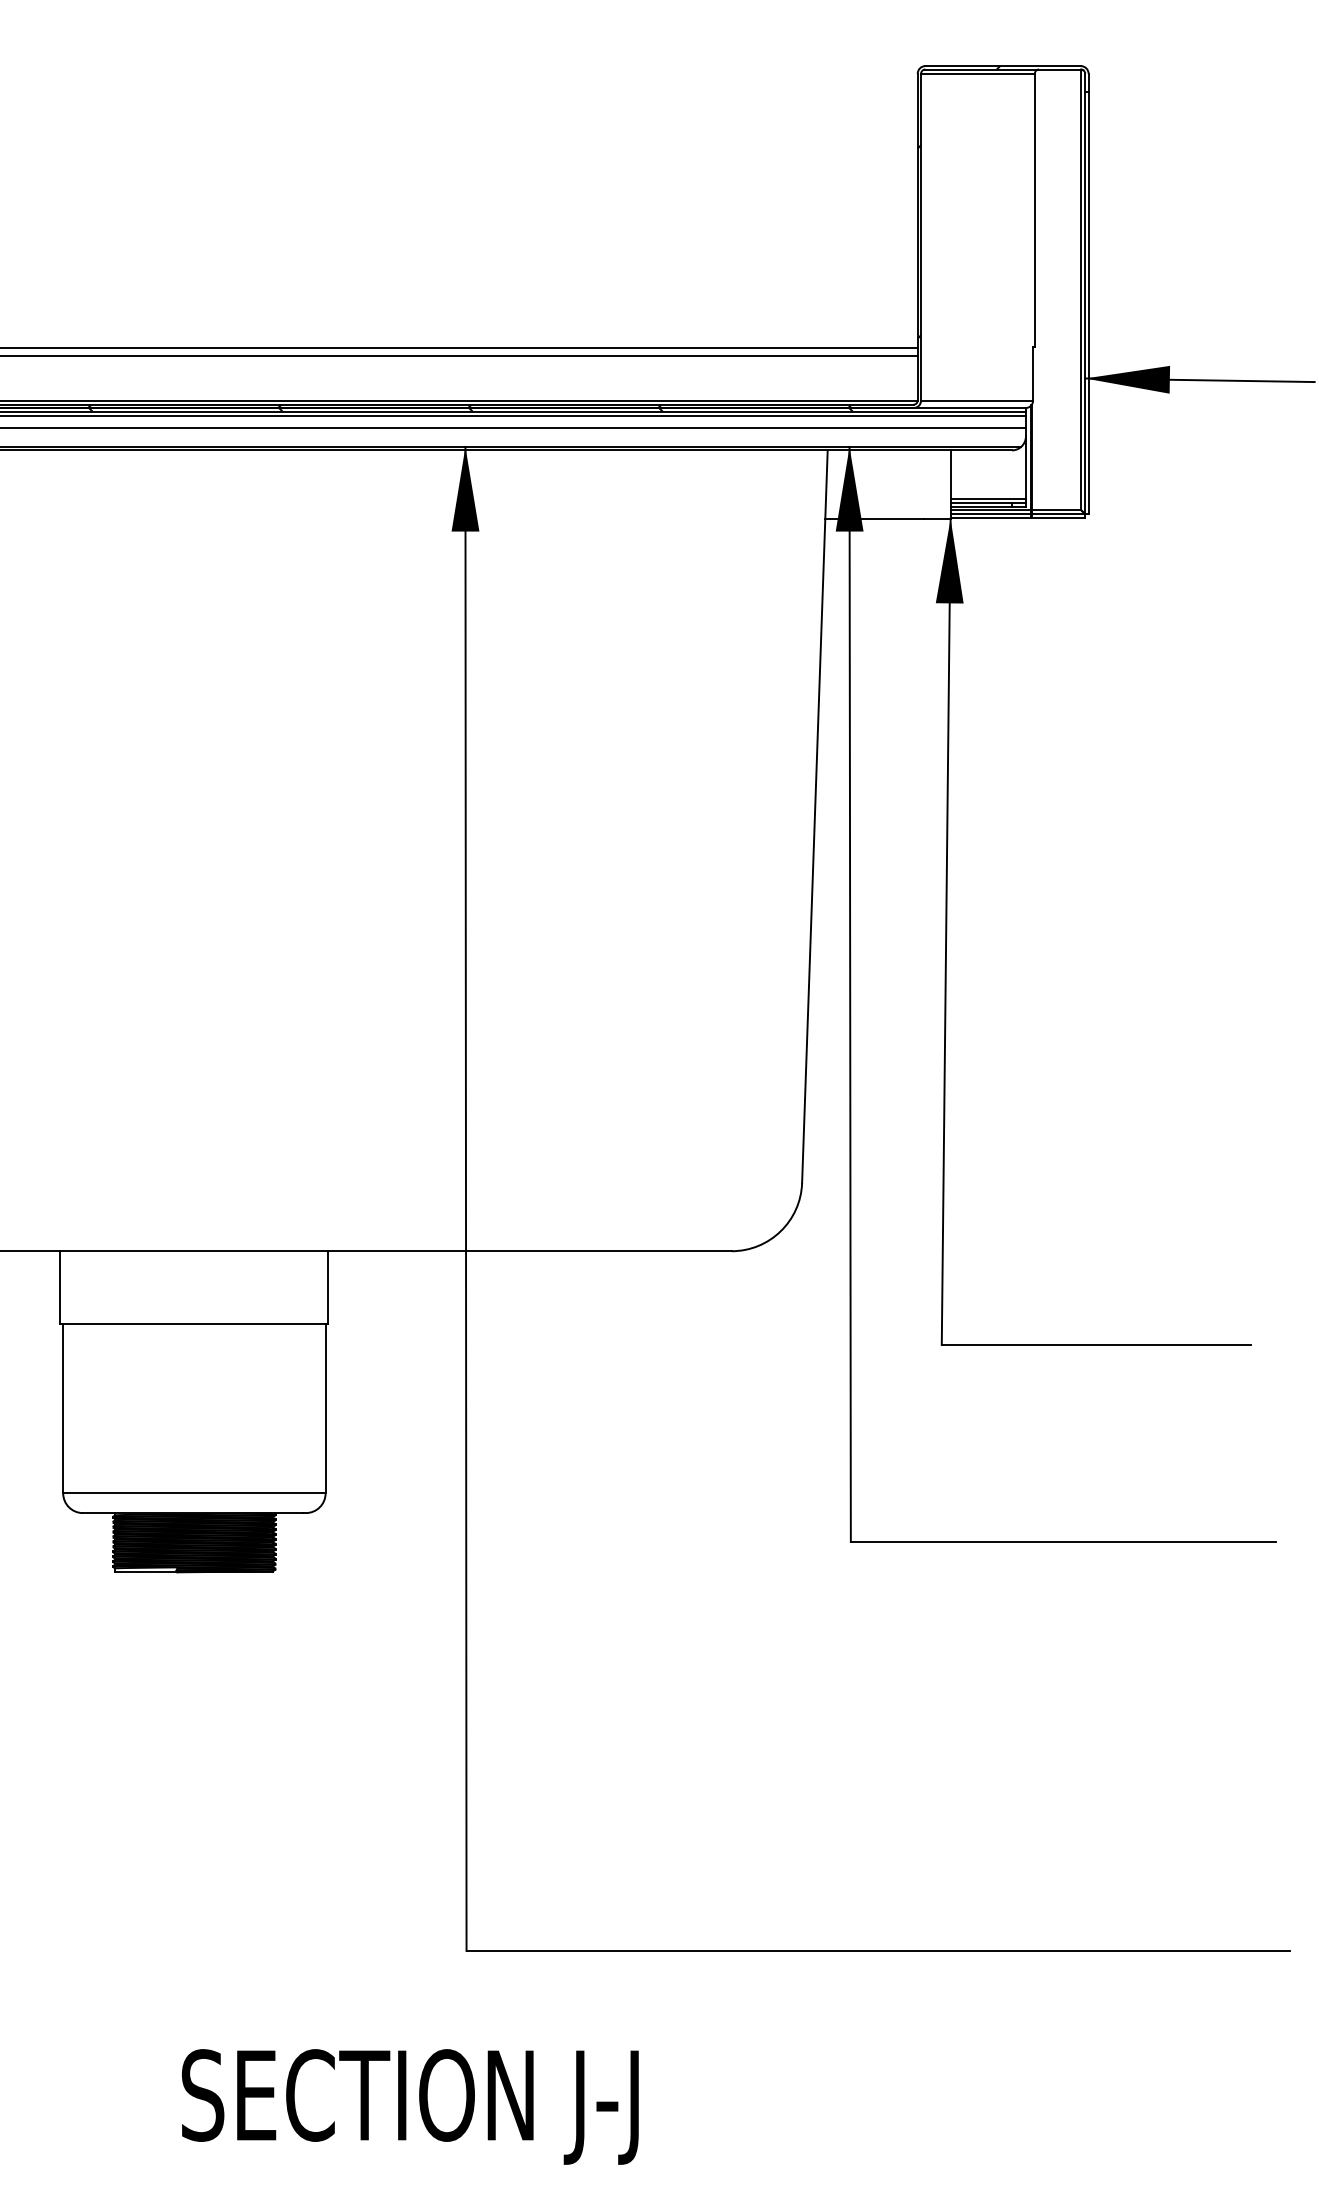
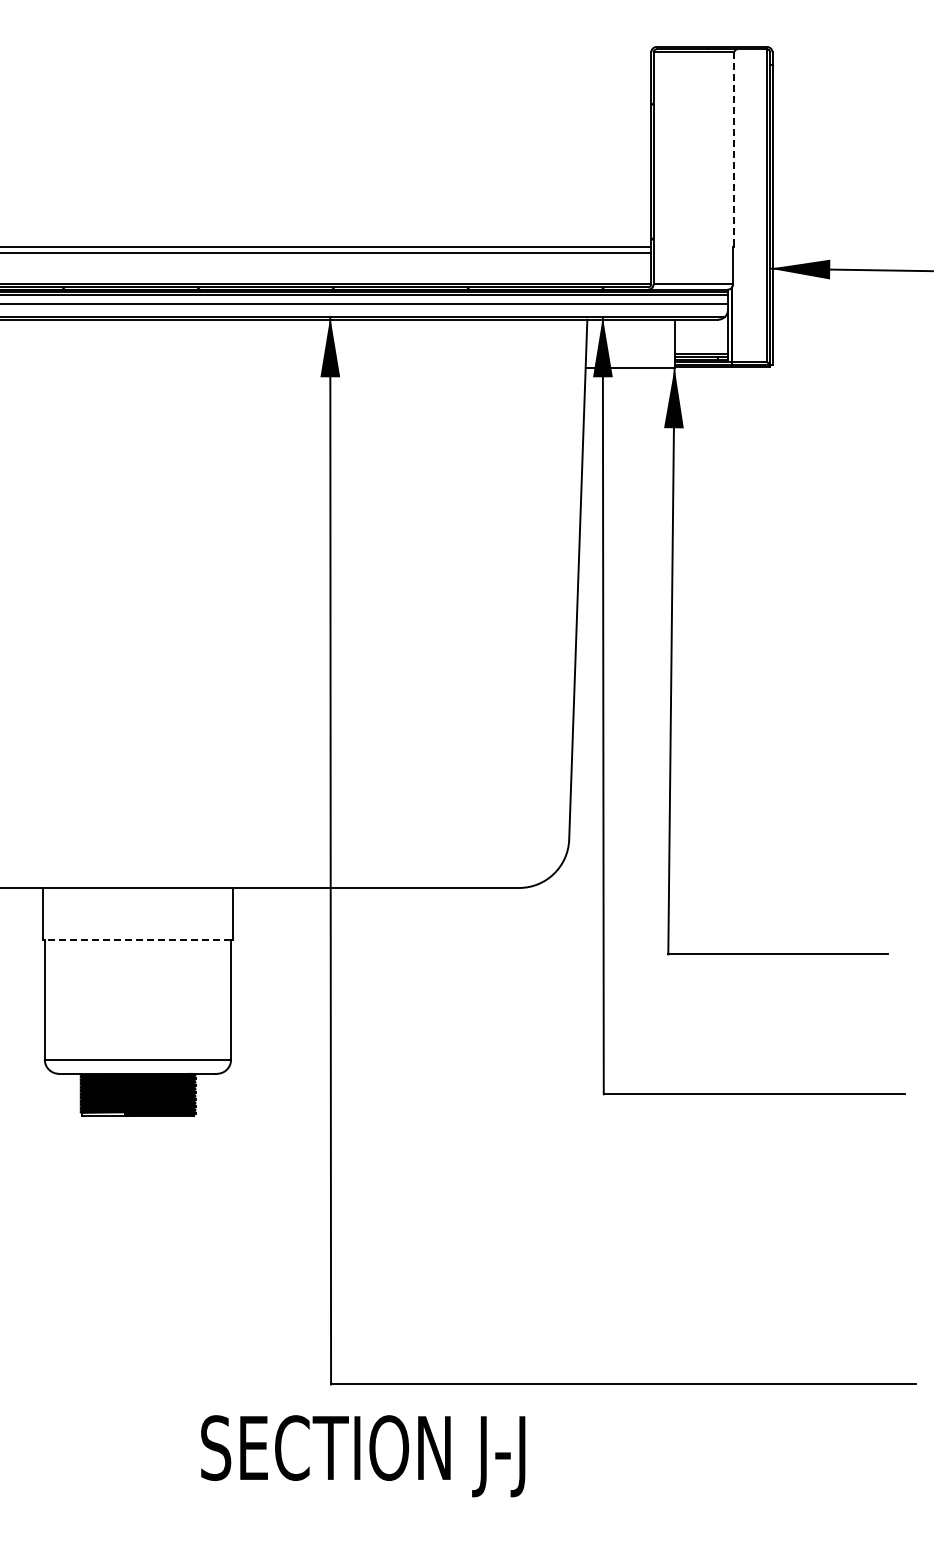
line: (1035, 211) -> (734, 150), solid -> dashed
line: (192, 1323) -> (136, 939), solid -> dashed
text: (410, 2107) -> (363, 1456), moved

